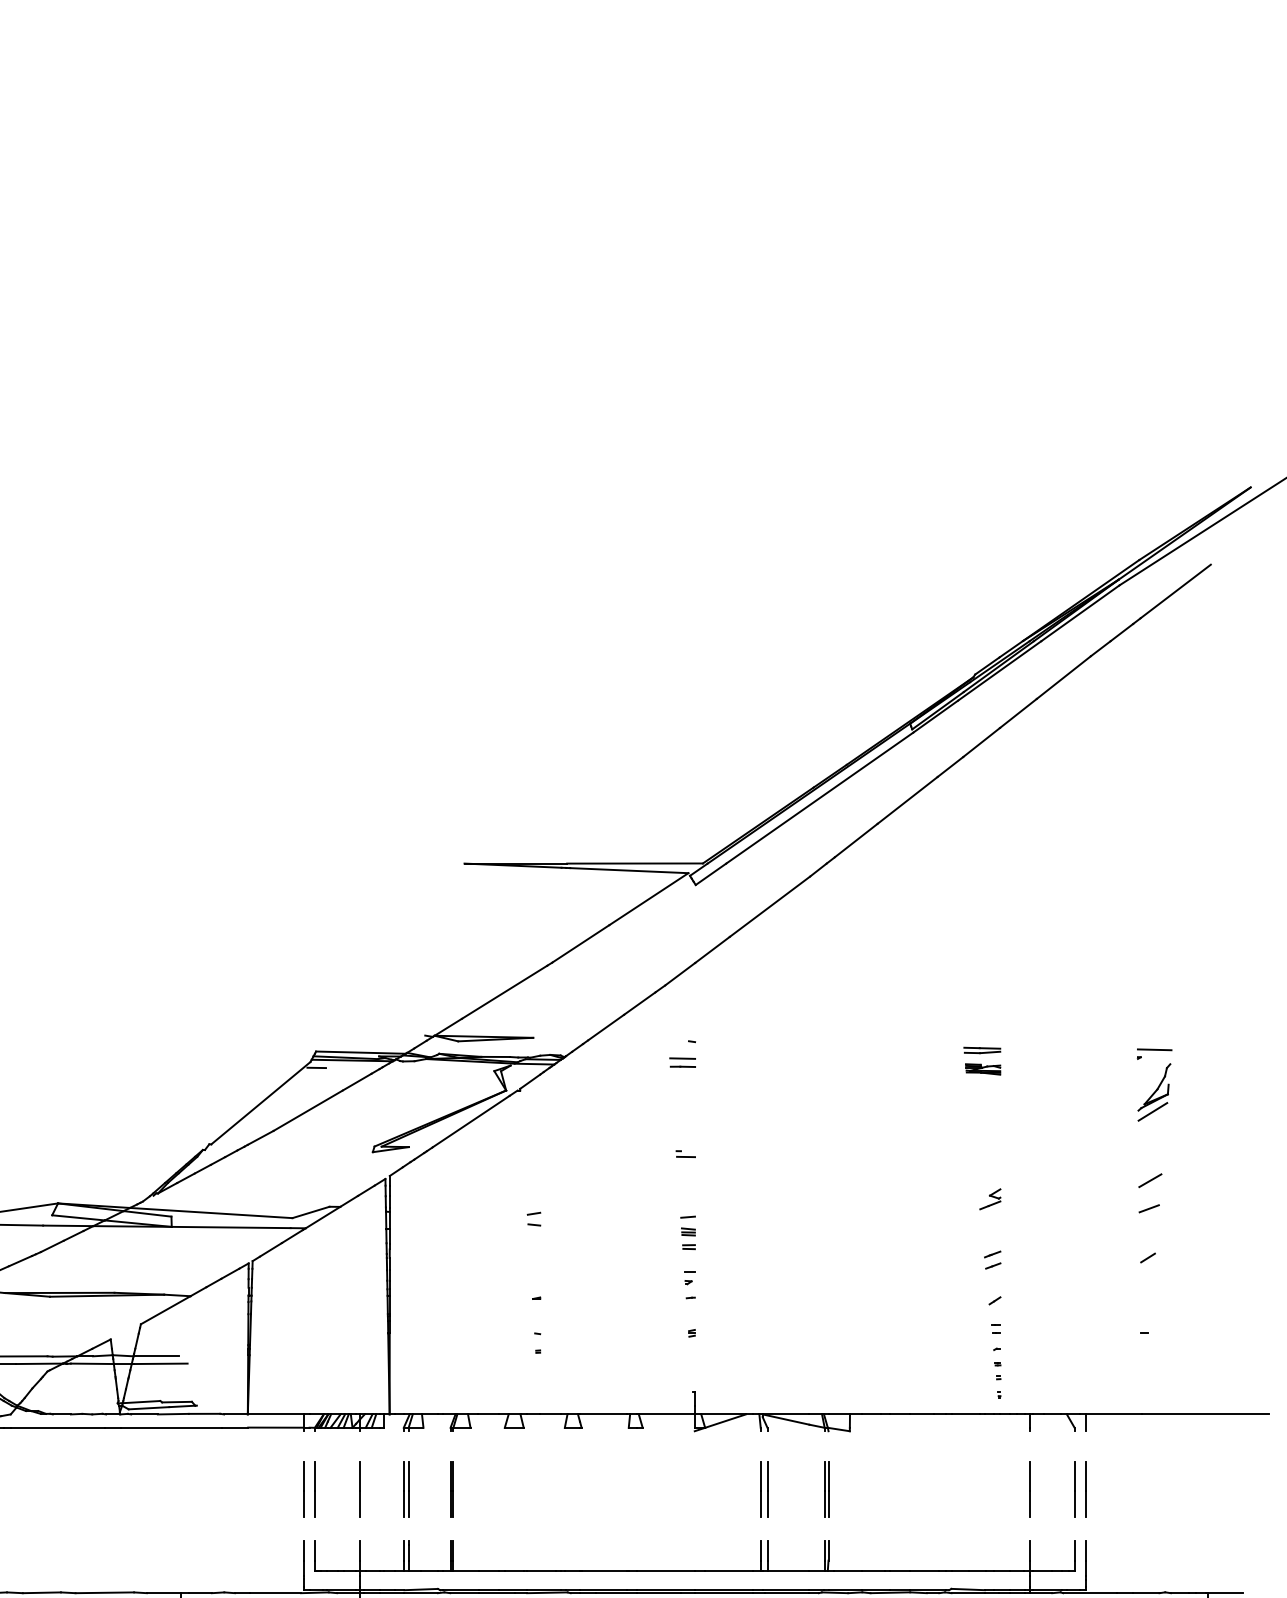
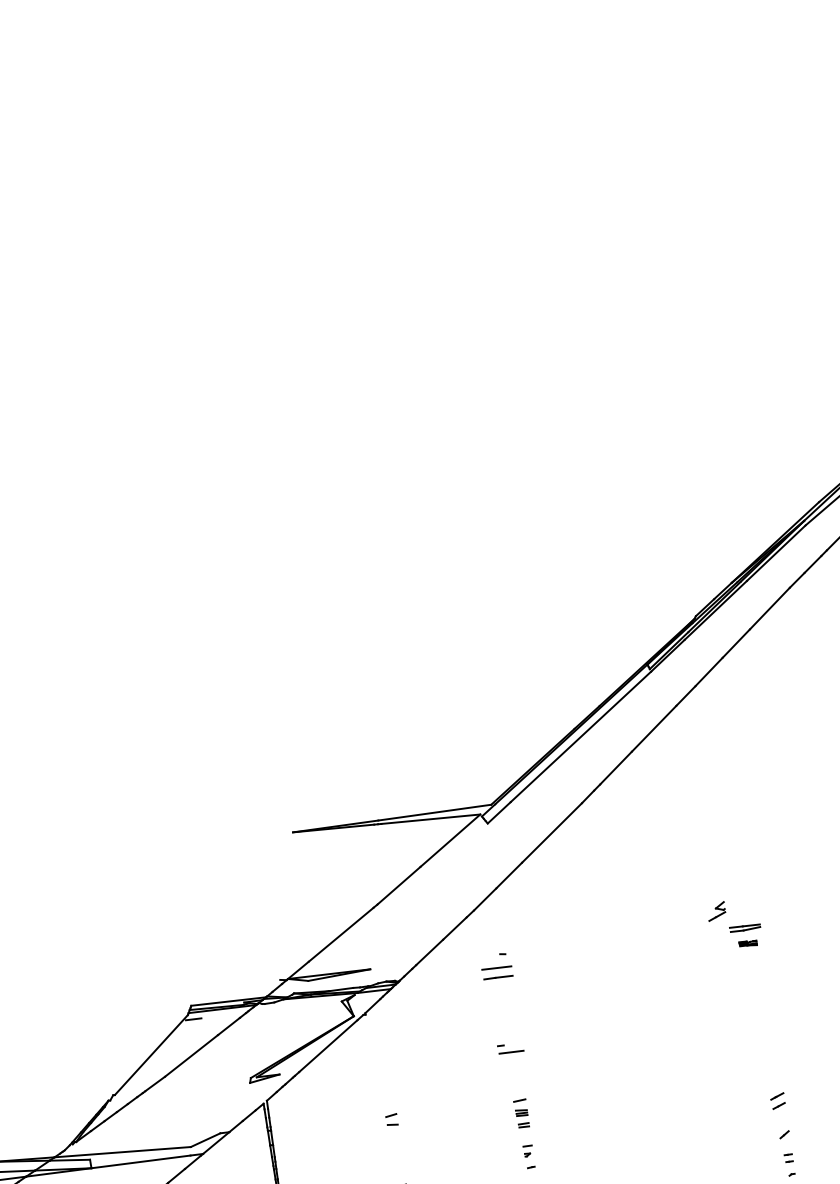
part: (682, 1062) -> (497, 972), size x1.4
part: (983, 1069) -> (748, 943), size x0.6
part: (685, 1153) -> (510, 1047), size x1.6
part: (990, 1199) -> (716, 911), moved

